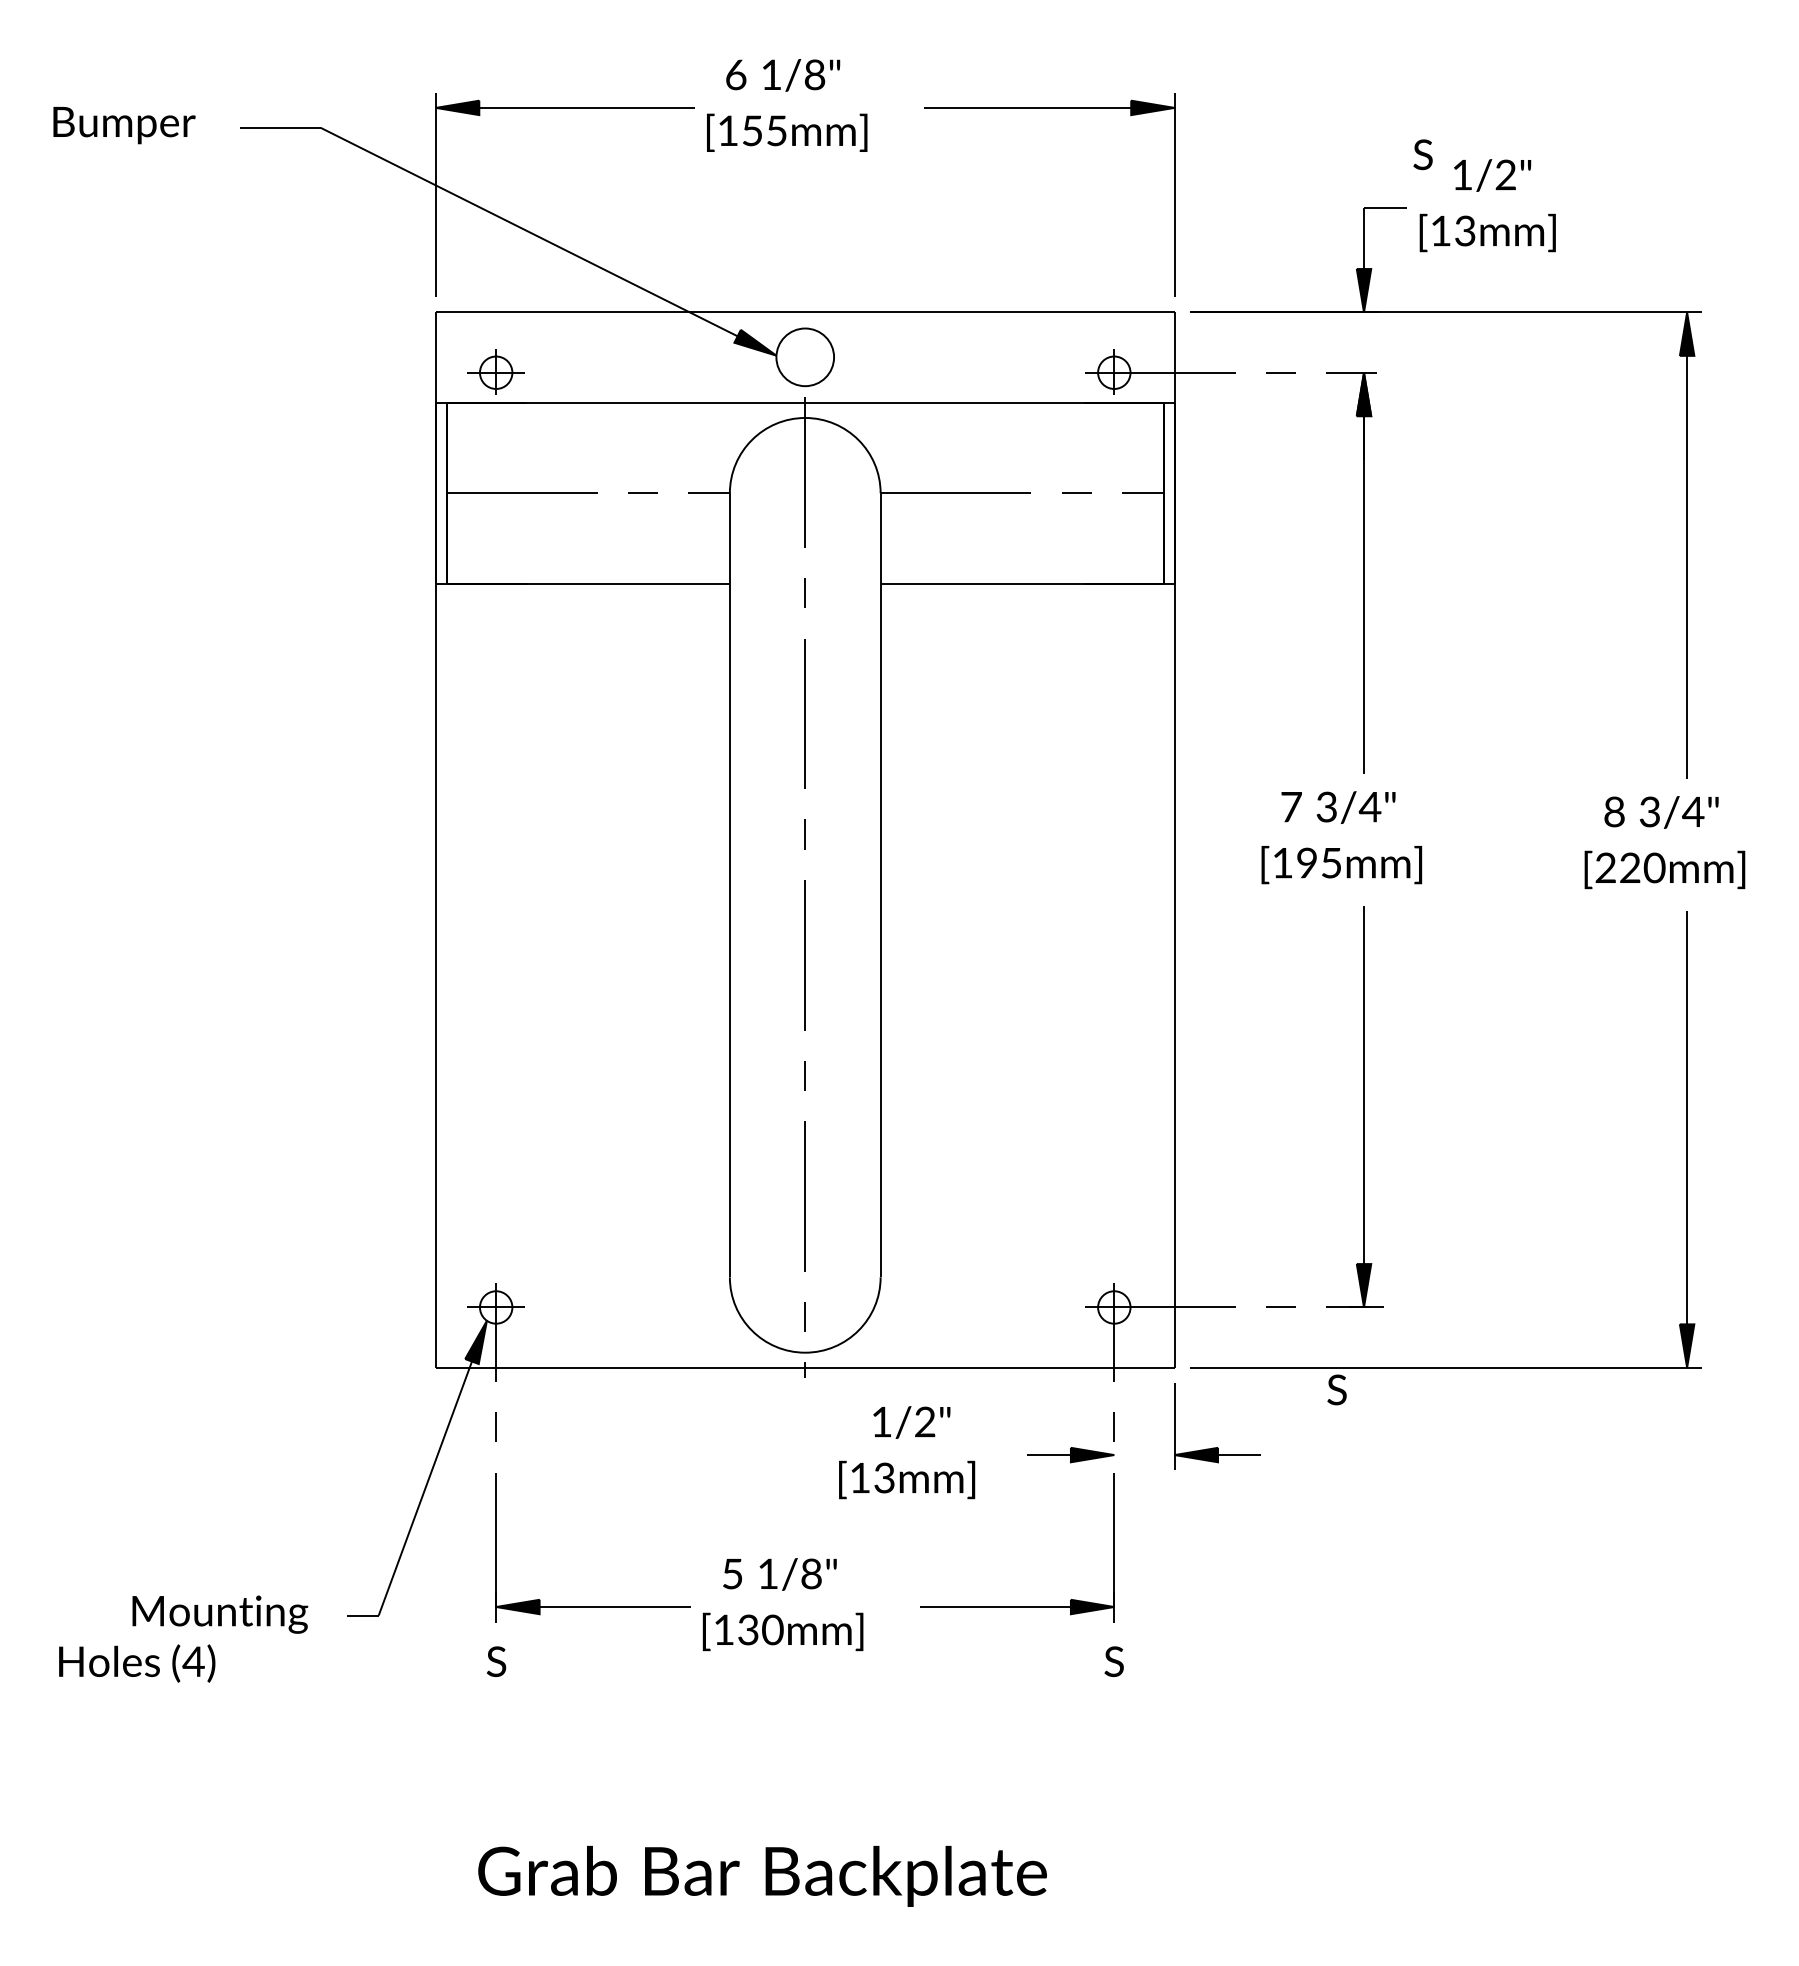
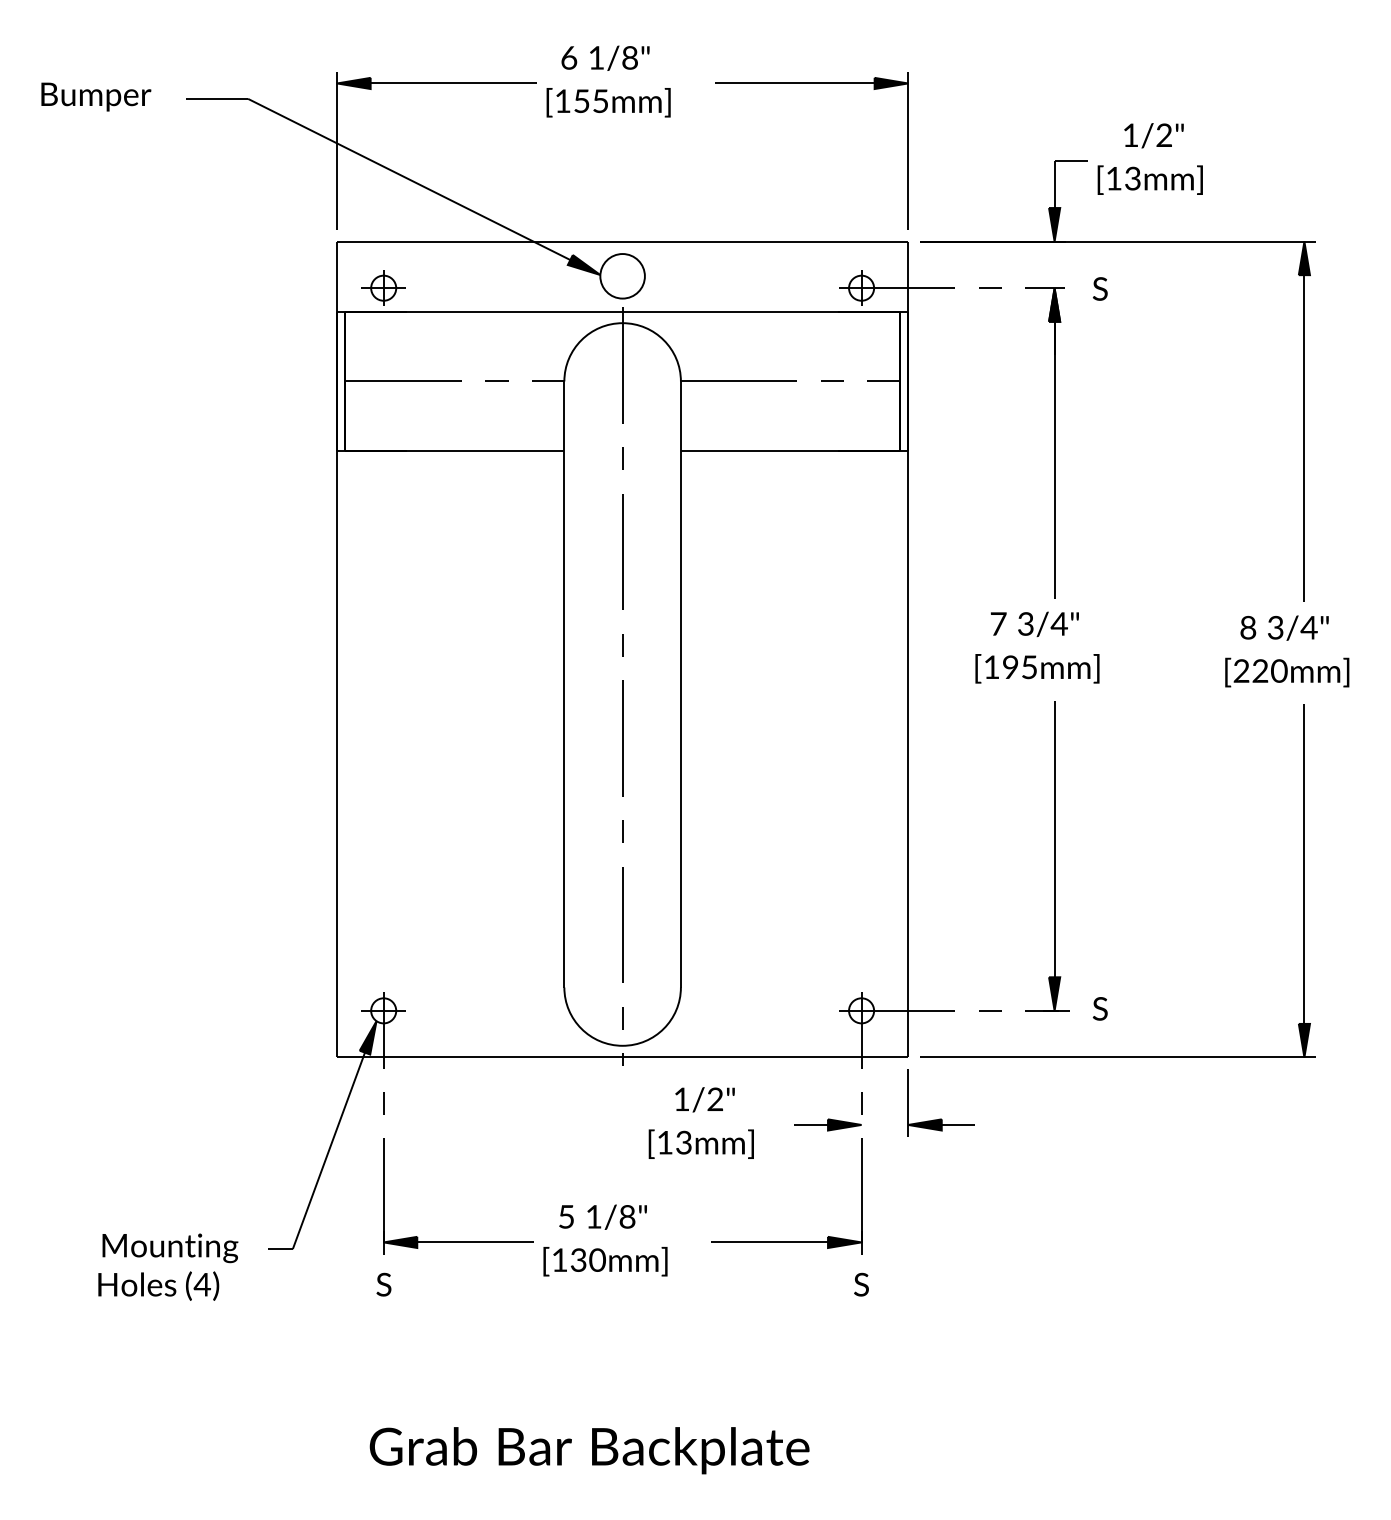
text: (1422, 154) -> (1099, 288), moved
text: (1336, 1389) -> (1099, 1008), moved
text: (137, 1663) -> (158, 1286), moved

